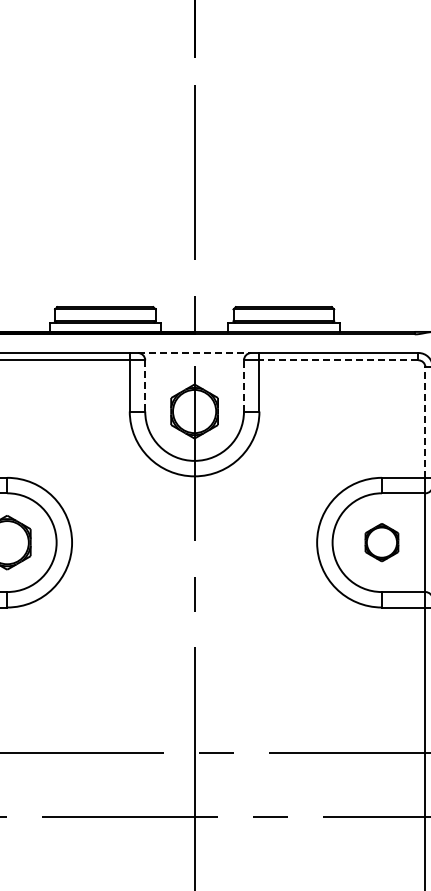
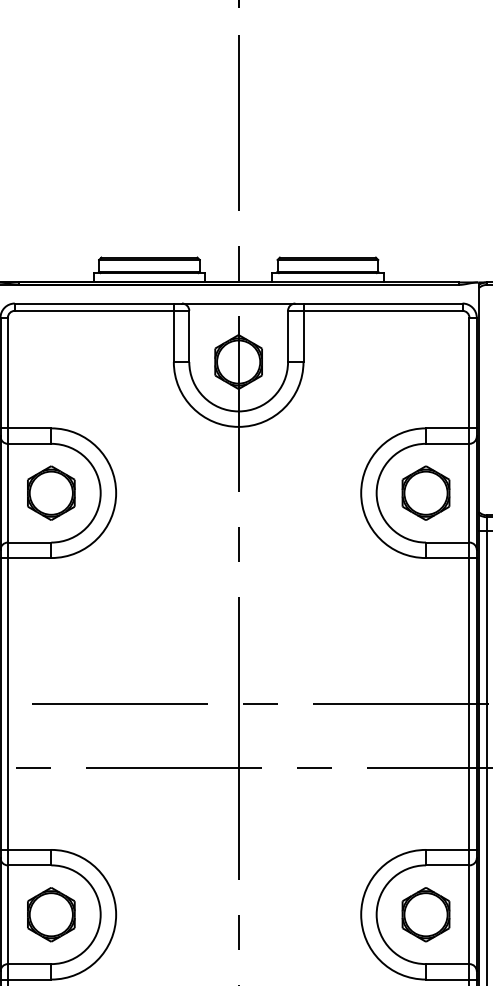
line: (194, 352) -> (238, 303), dashed -> solid
line: (339, 359) -> (383, 310), dashed -> solid
line: (145, 385) -> (189, 336), dashed -> solid
line: (244, 385) -> (288, 336), dashed -> solid
line: (425, 421) -> (469, 372), dashed -> solid
part: (381, 541) -> (425, 492), size x1.43

